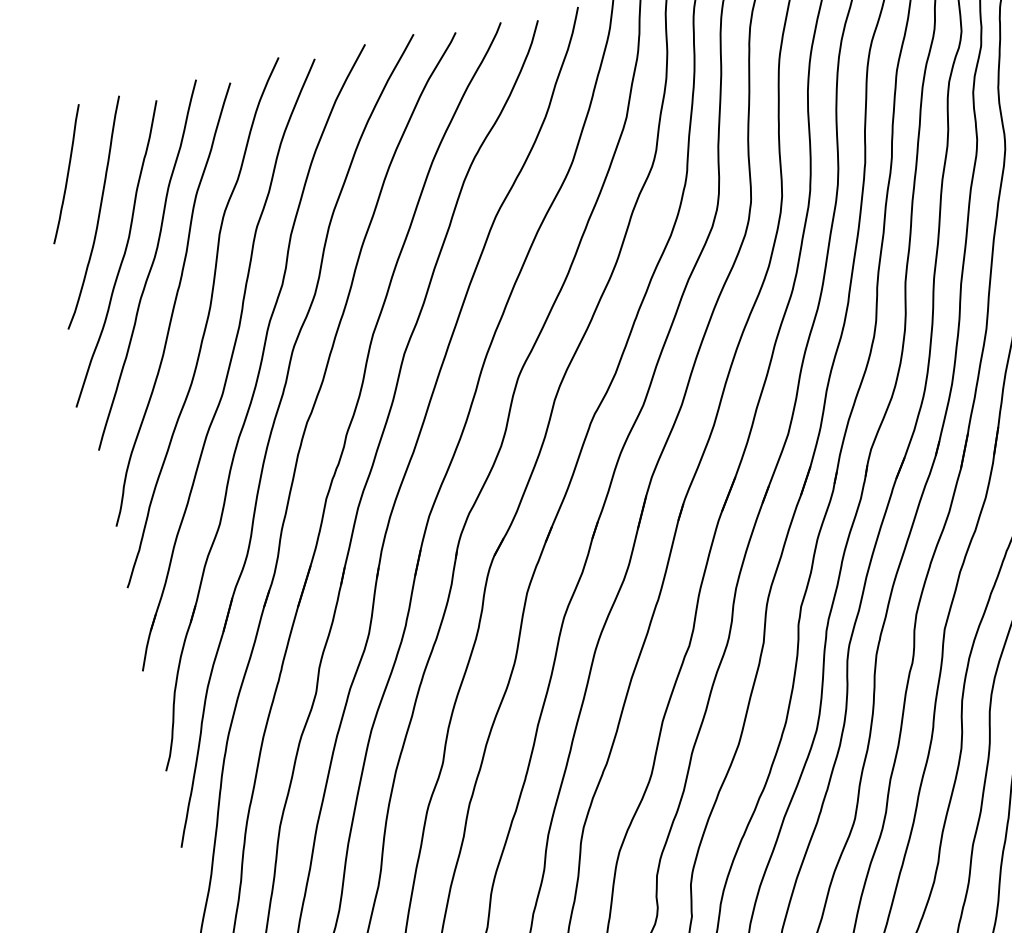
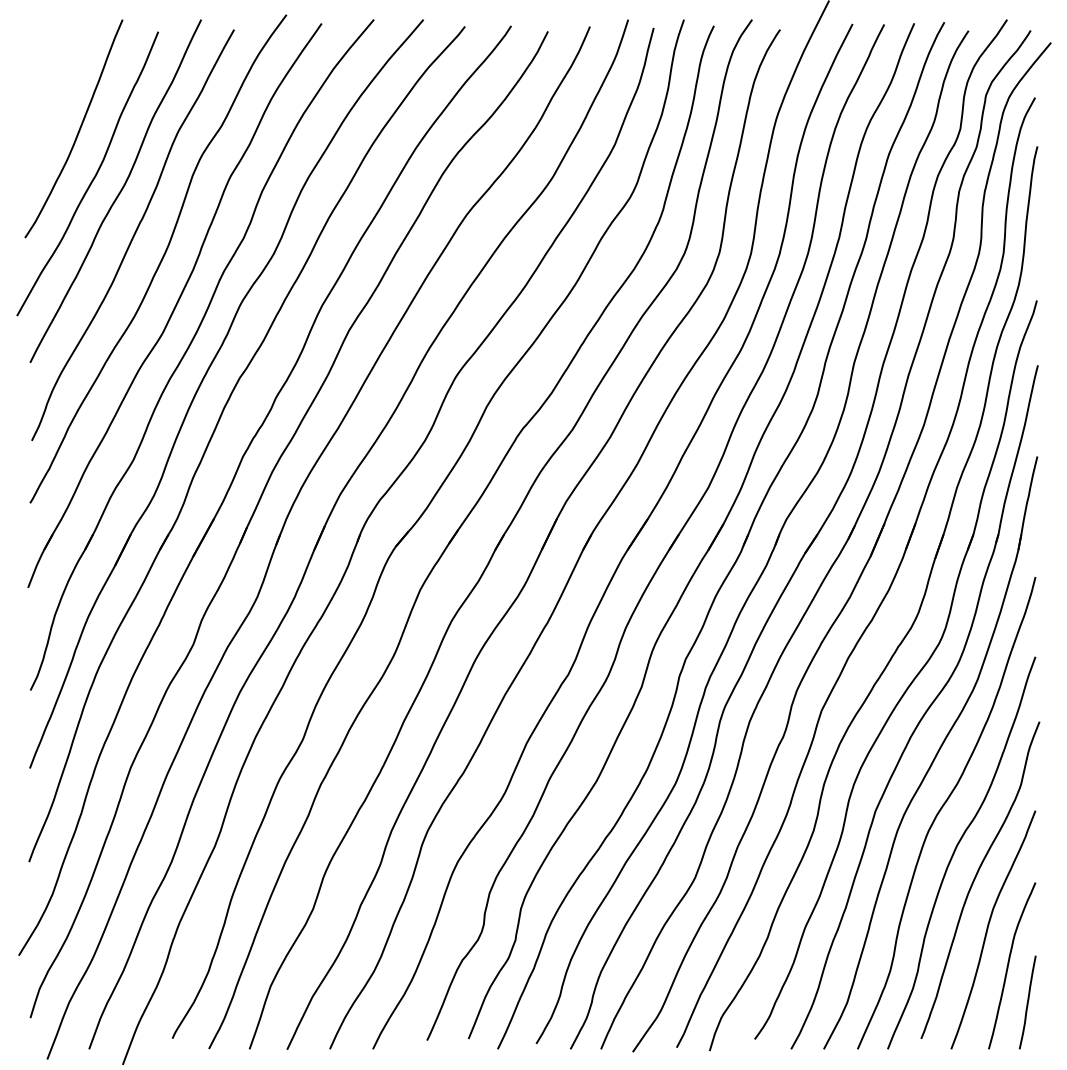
curve: (66, 173) -> (55, 85), removed

